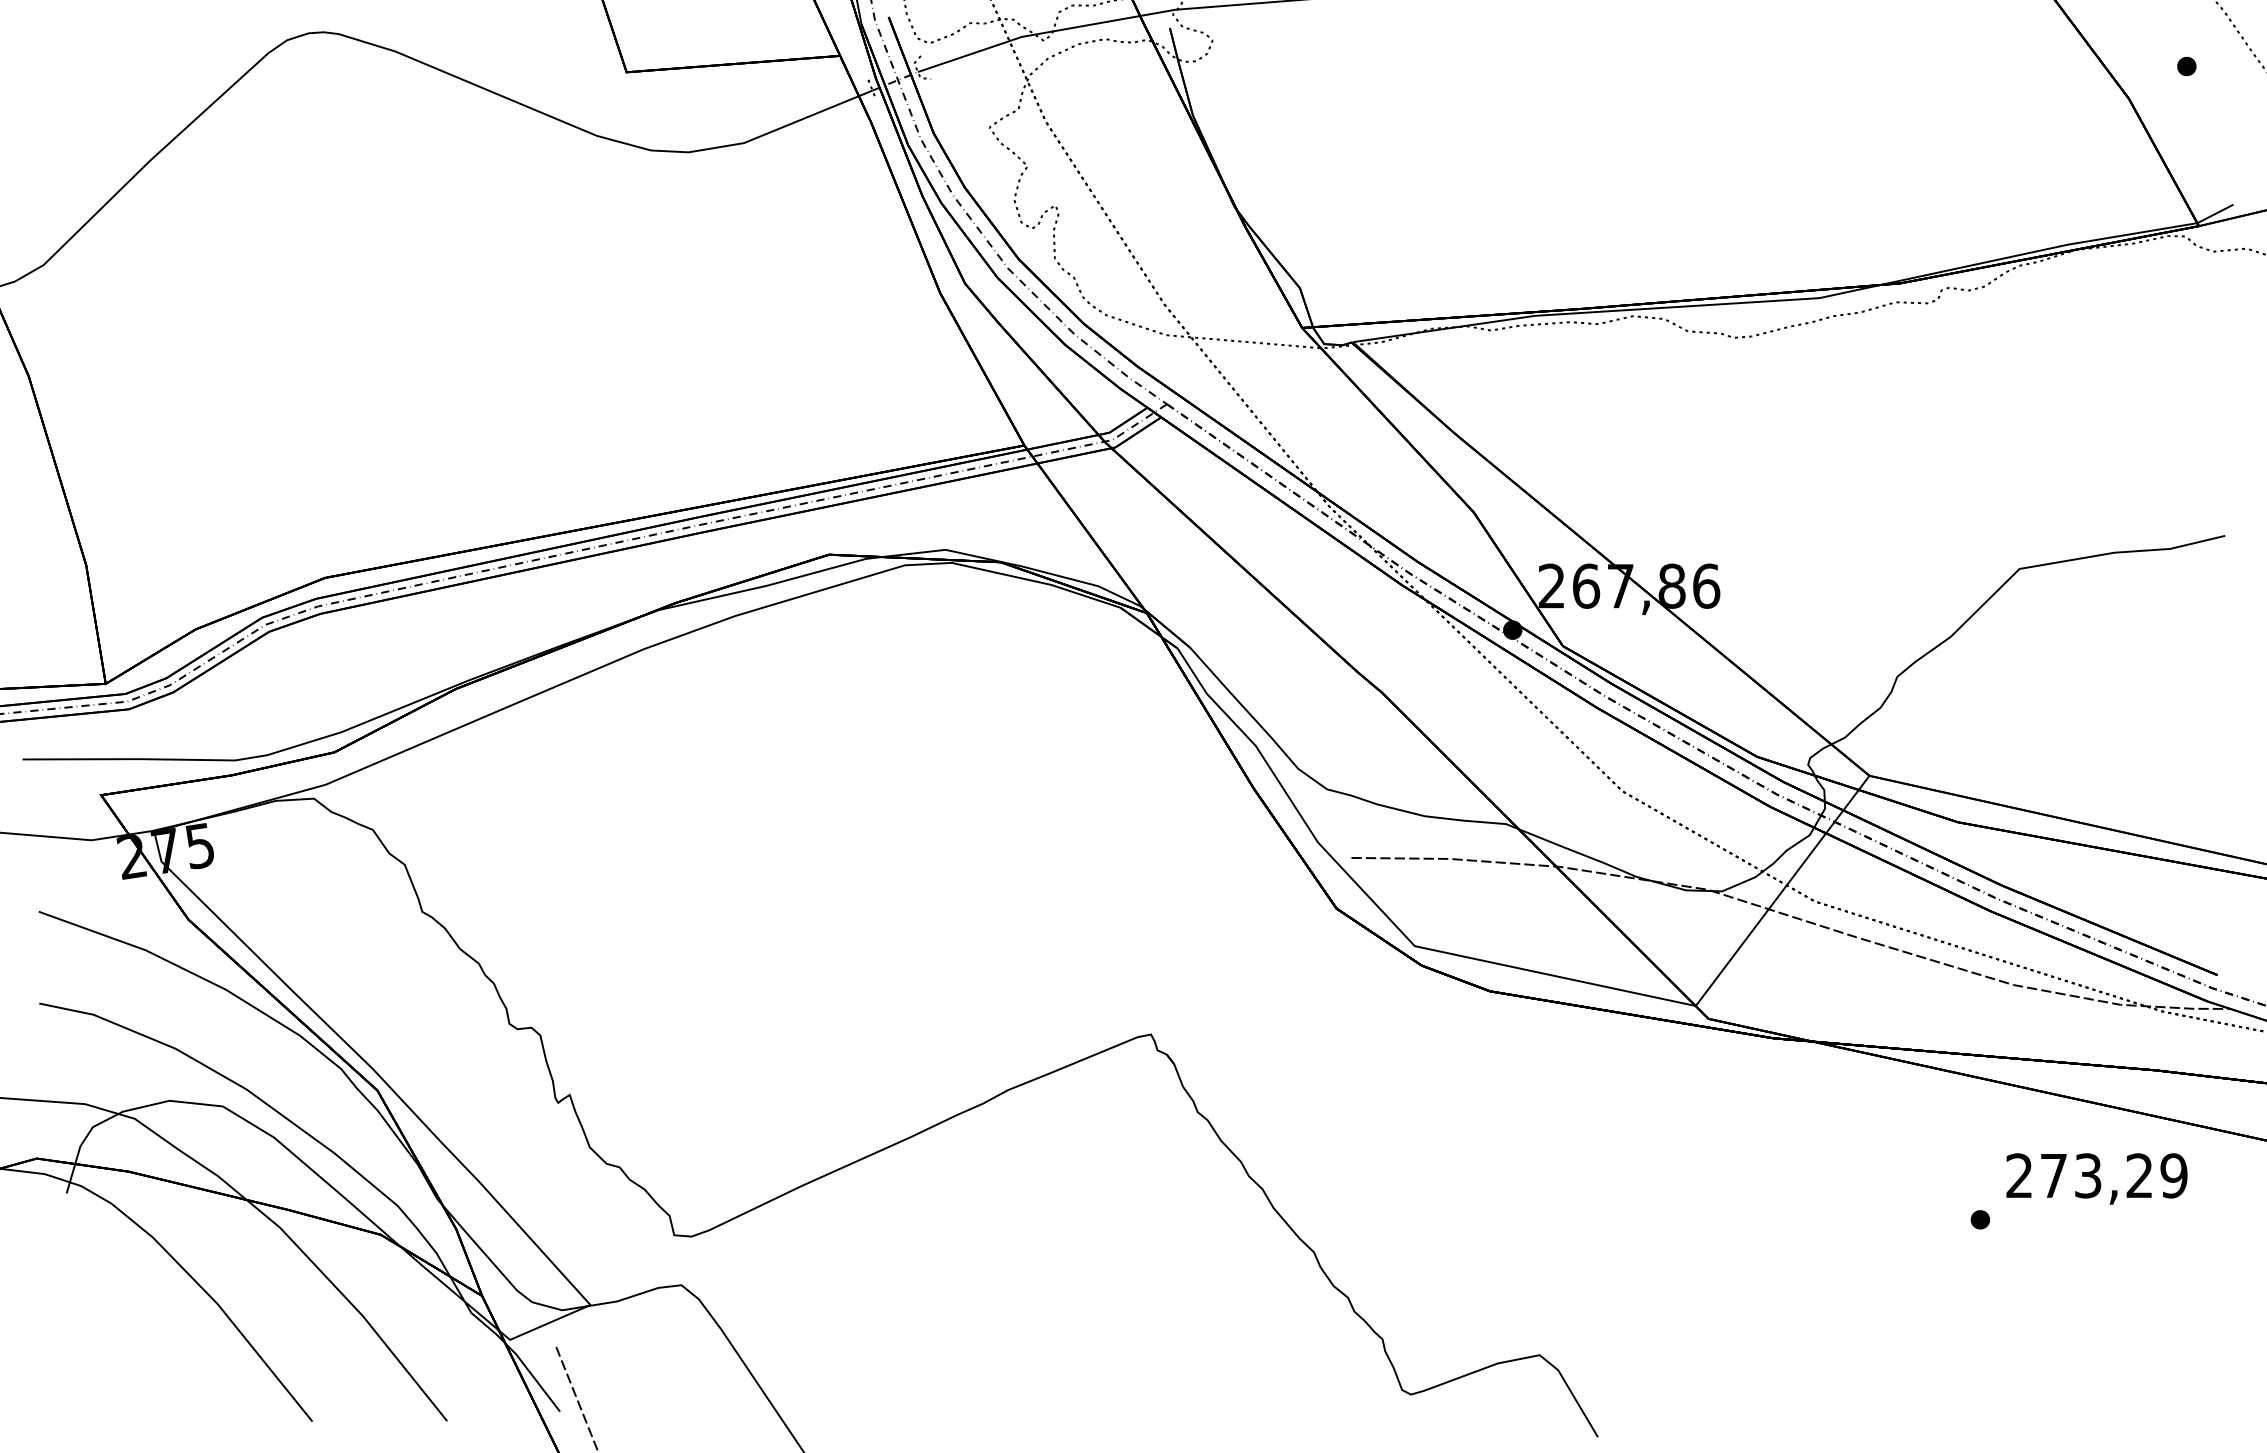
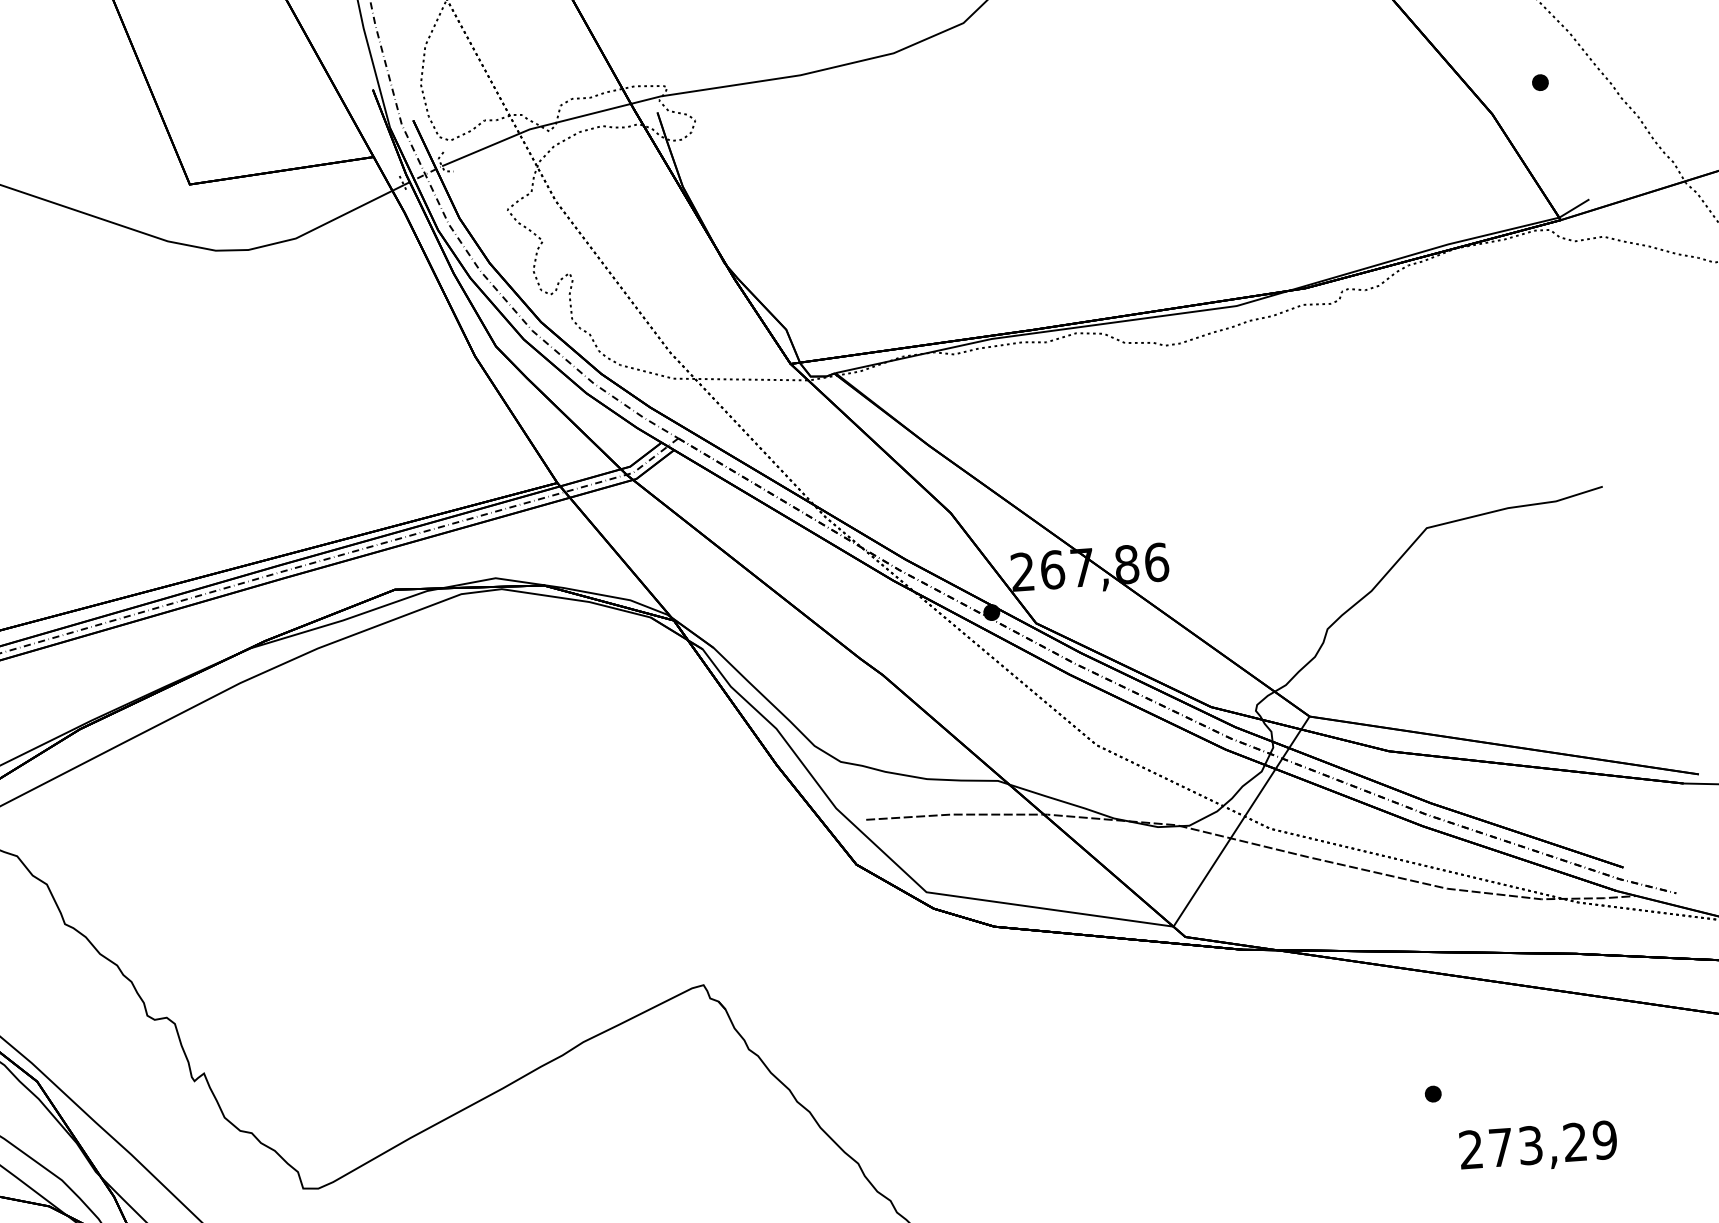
text: (2096, 1178) -> (1538, 1147), moved

